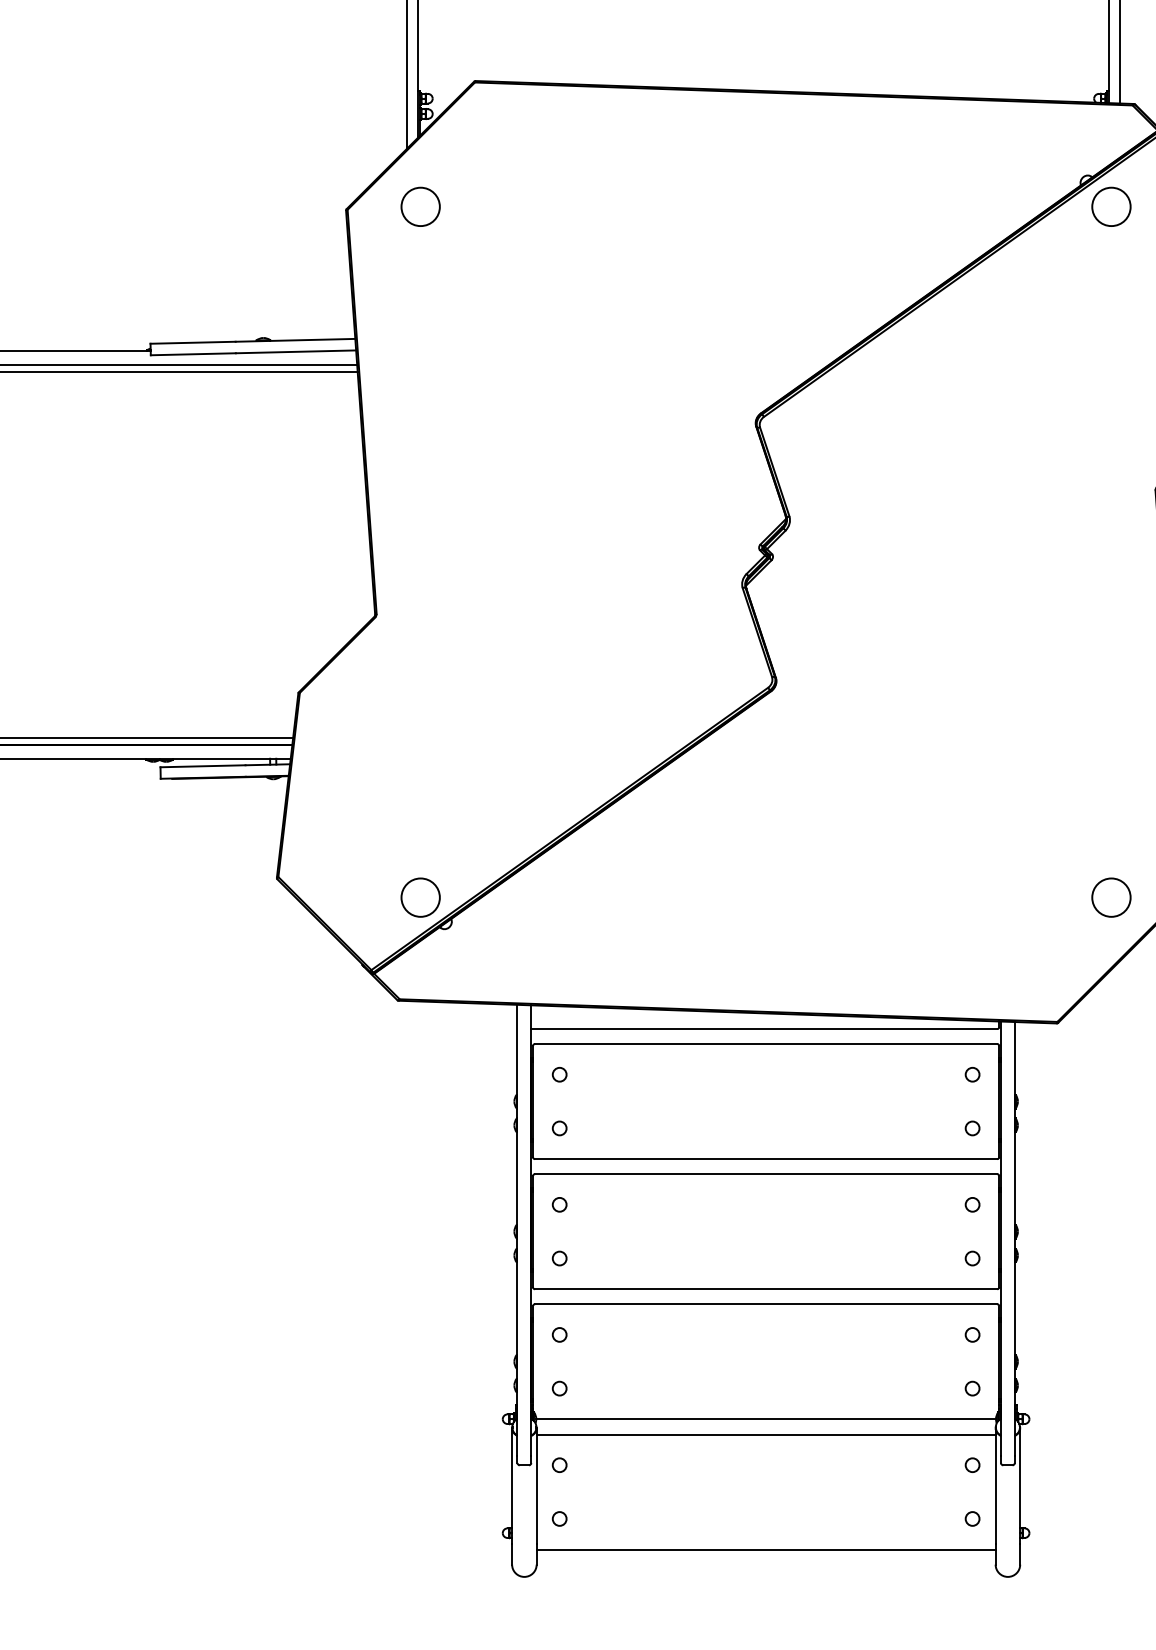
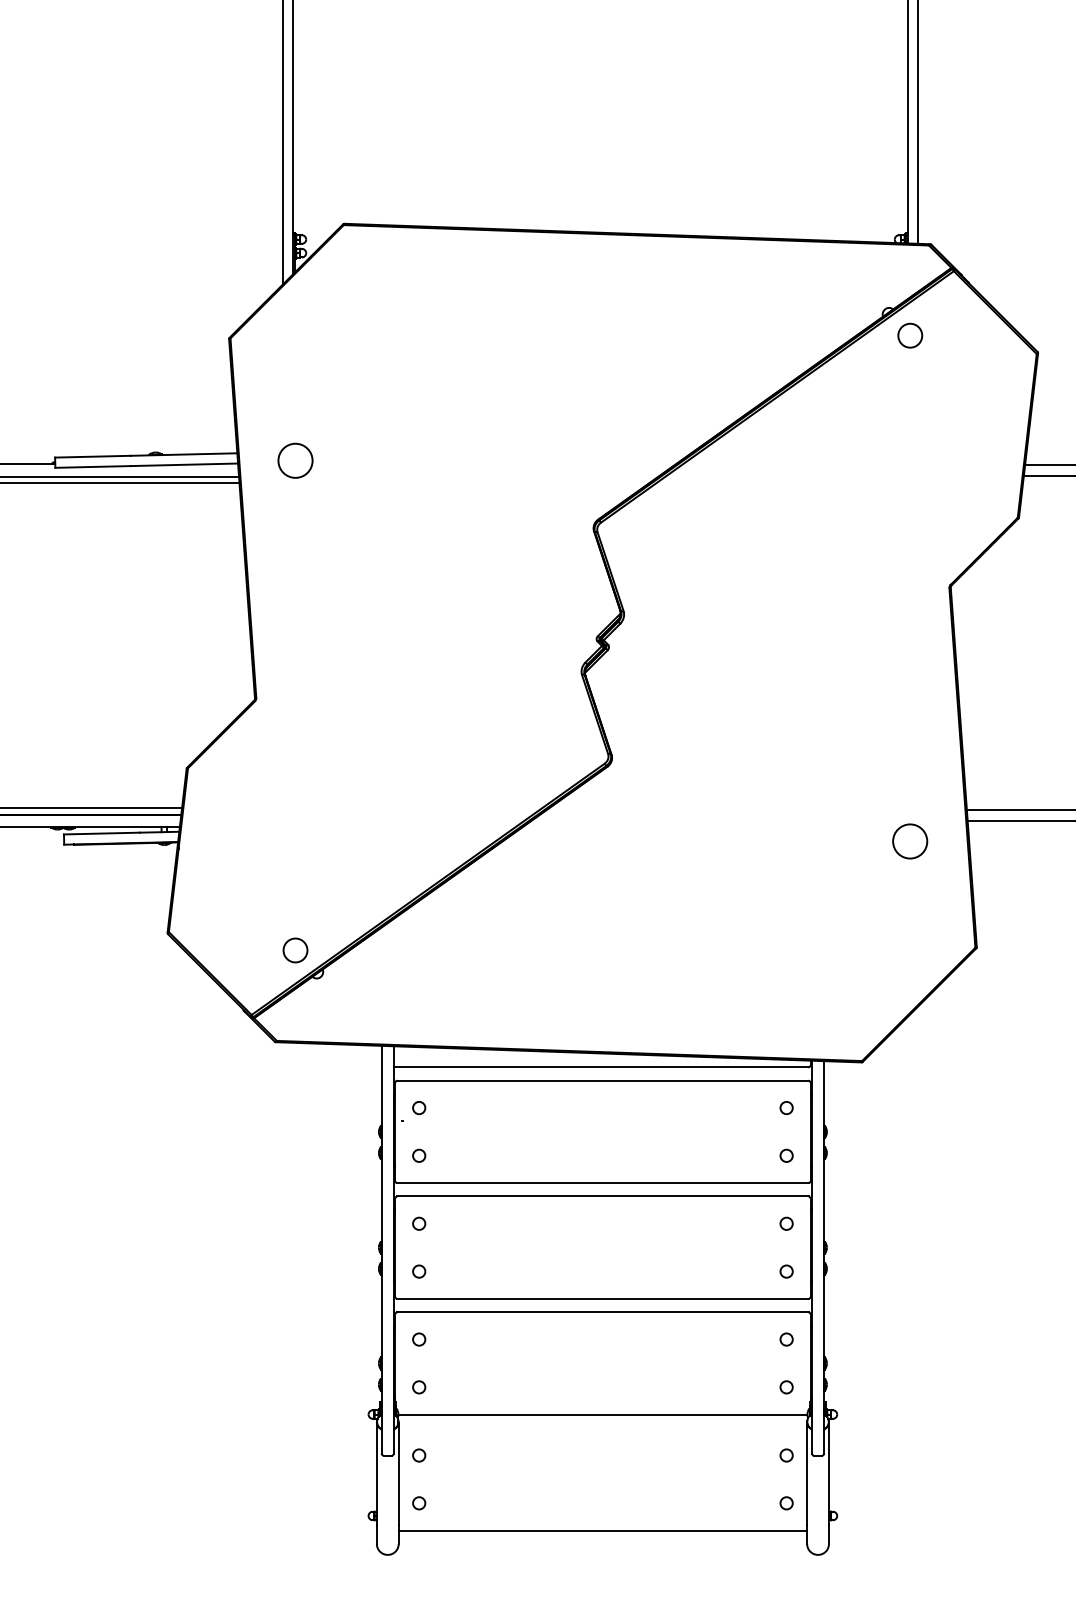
circle: (420, 206) -> (295, 460), moved
circle: (1111, 206) -> (910, 335), size x0.7
circle: (420, 897) -> (295, 950), size x0.7
circle: (1111, 897) -> (910, 841), moved
line: (765, 1434) -> (602, 1428), removed

